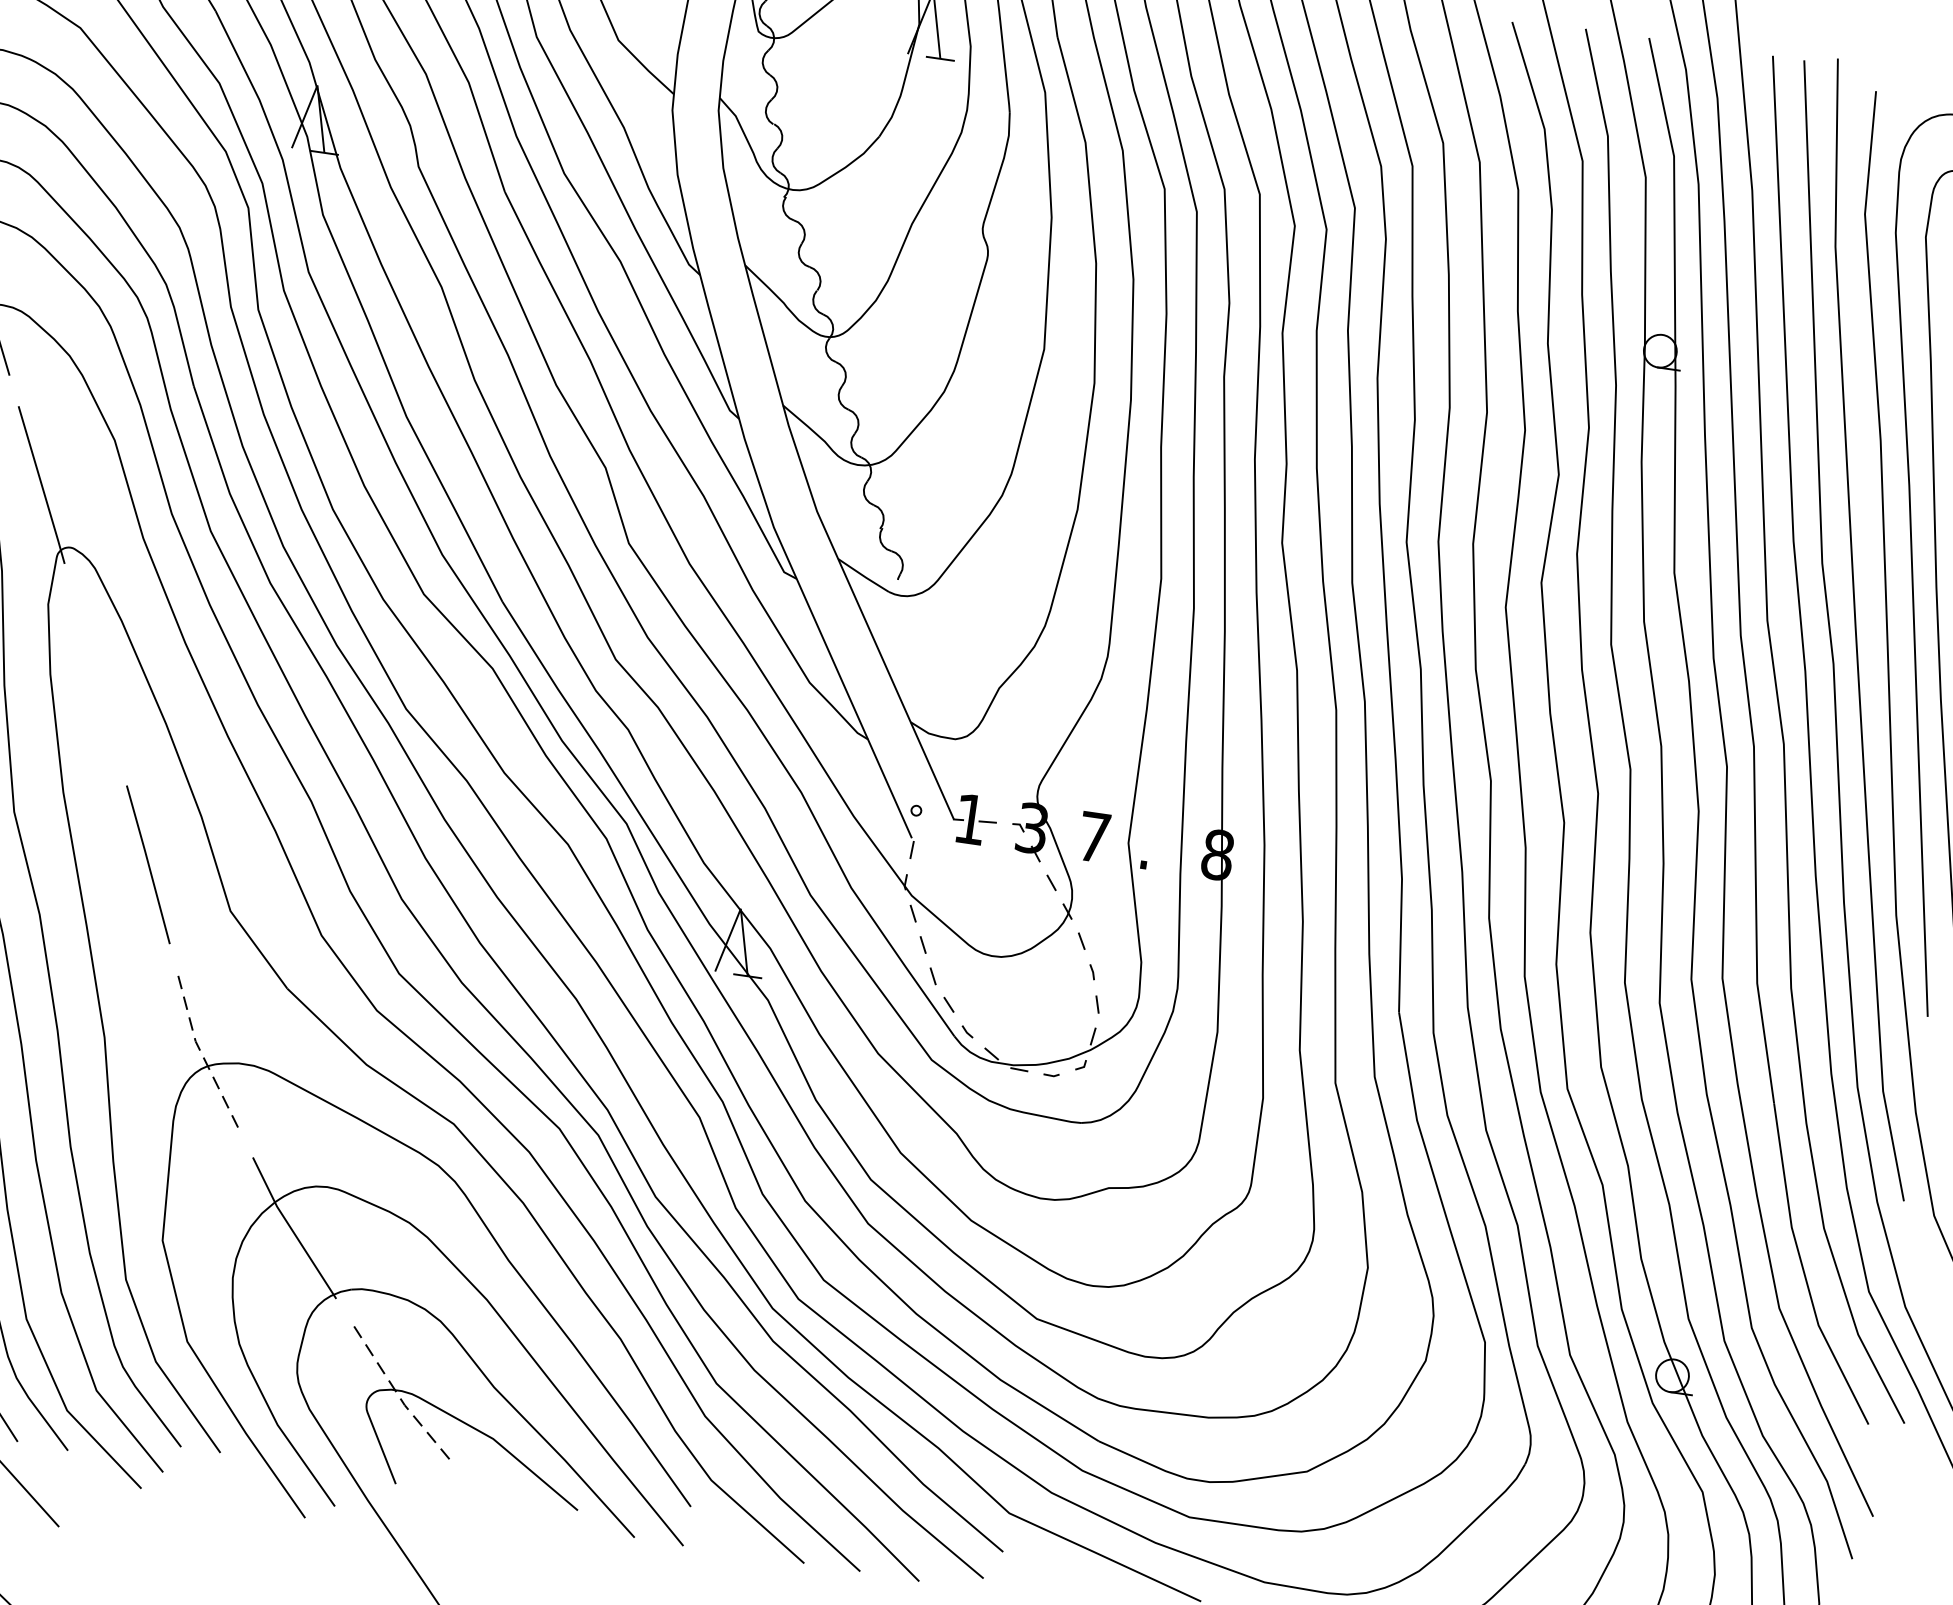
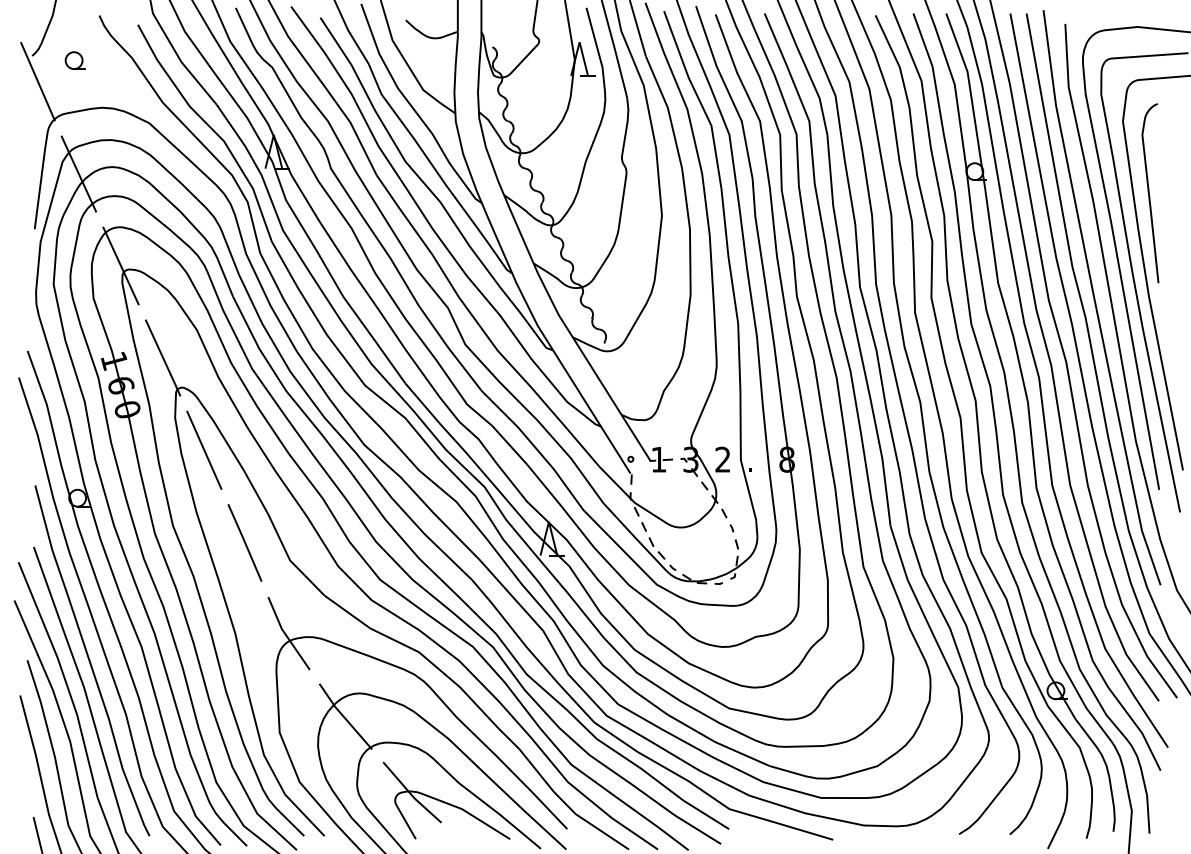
line: (96, 673) -> (204, 449), added
text: (1093, 836) -> (722, 459), 7 -> 2
line: (201, 1052) -> (285, 634), dashed -> solid
line: (399, 1396) -> (411, 794), dashed -> solid

